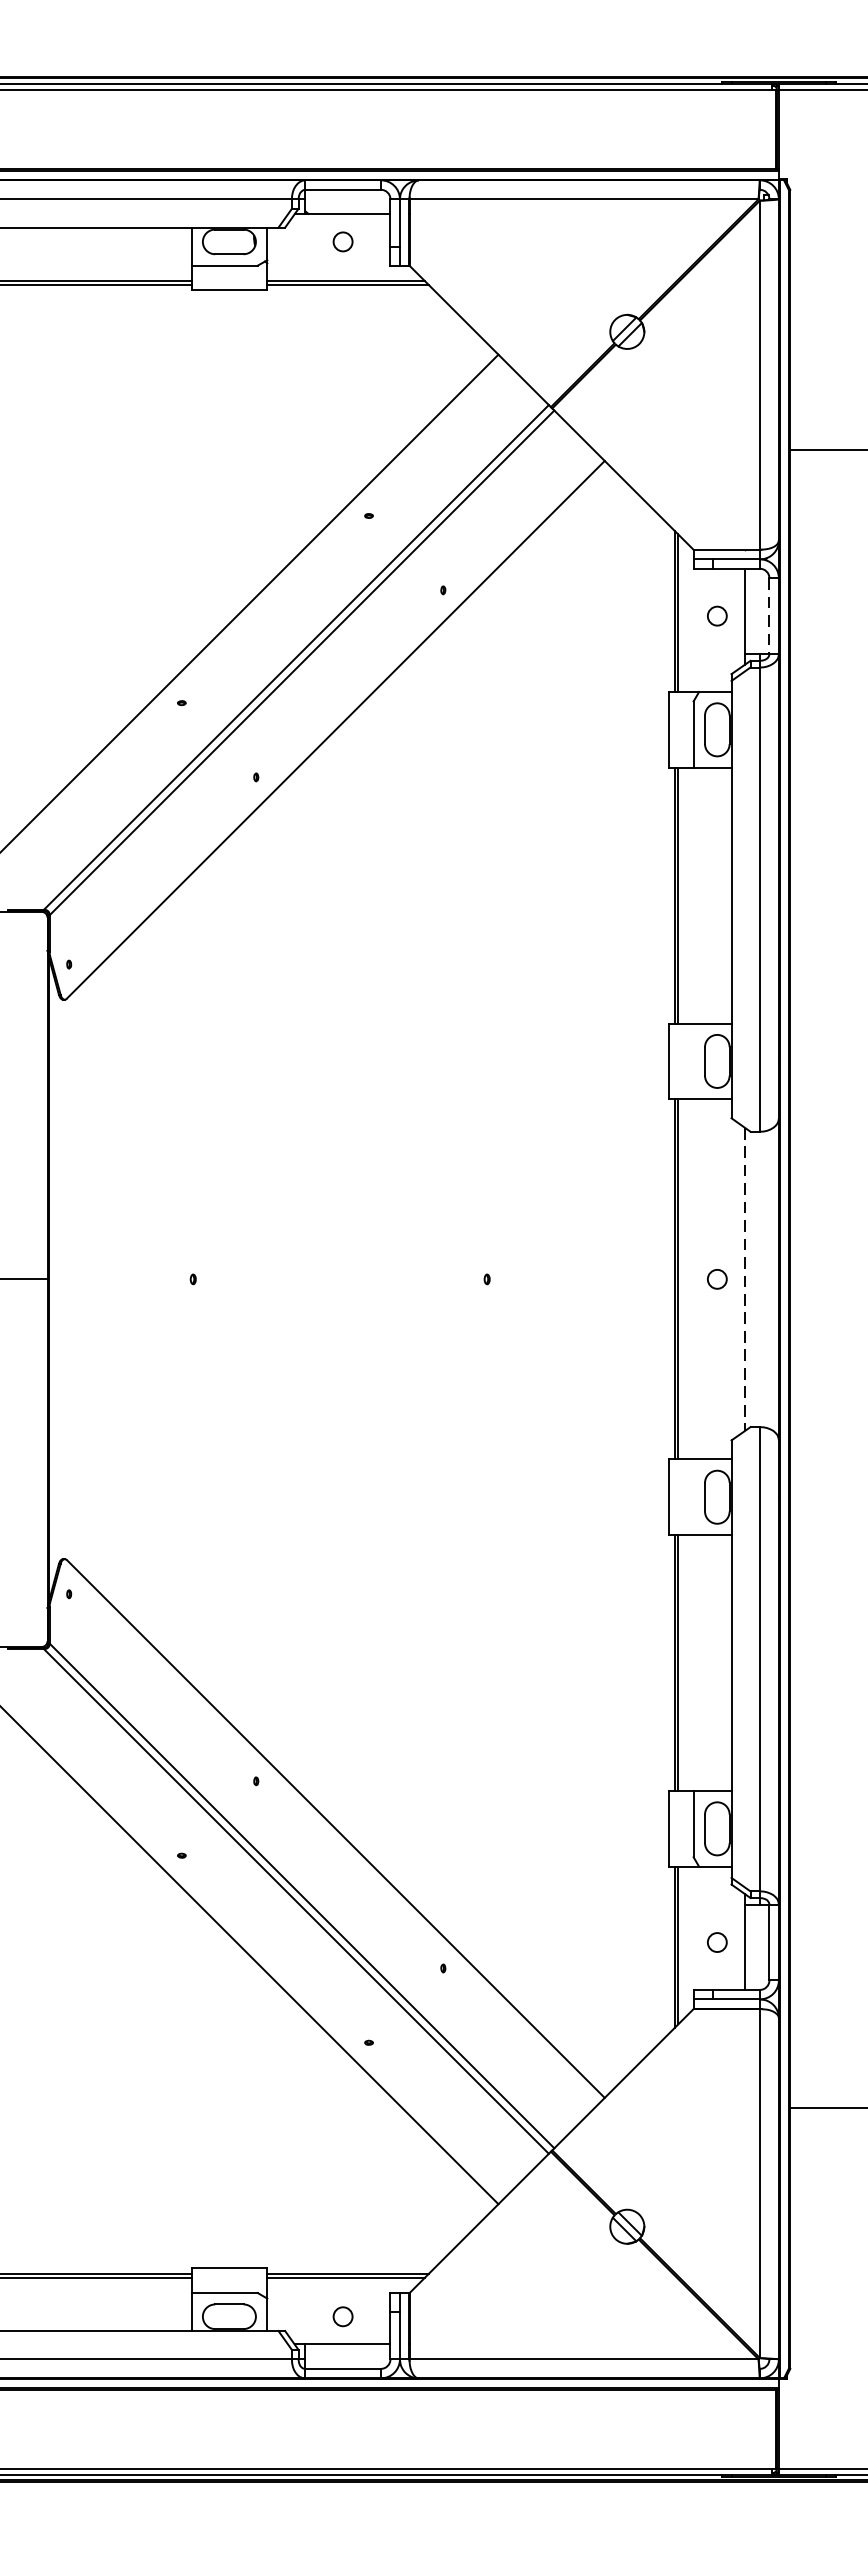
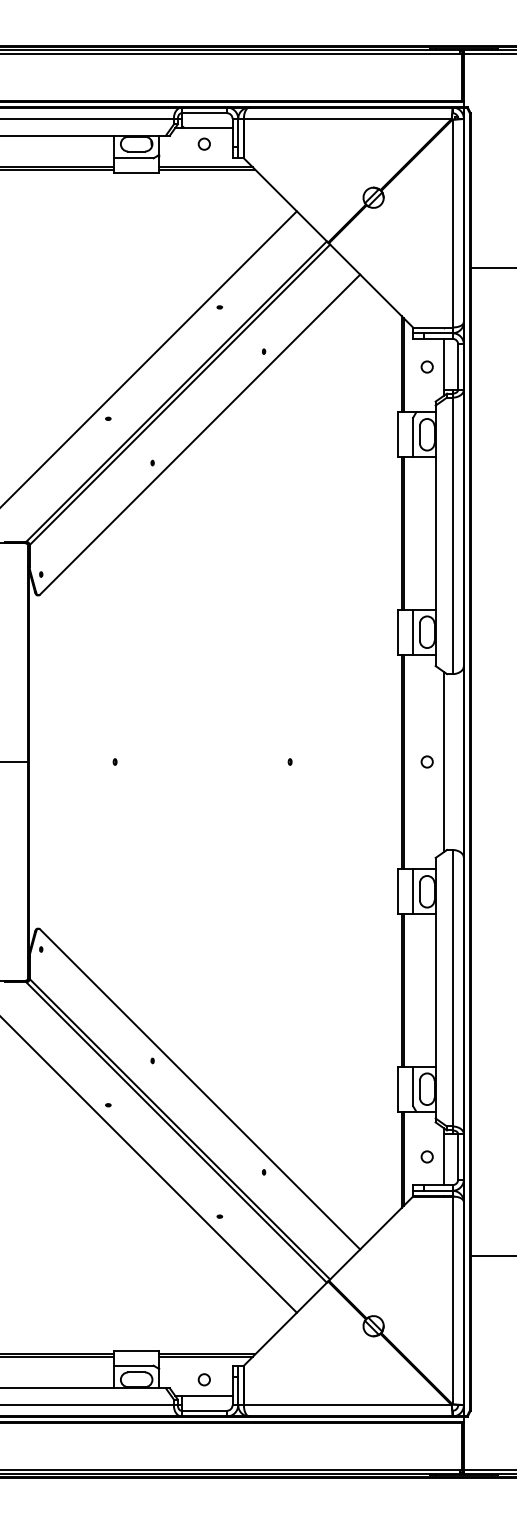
line: (769, 616) -> (458, 367), dashed -> solid
line: (694, 1060) -> (413, 631), added
line: (744, 1280) -> (443, 762), dashed -> solid
line: (694, 1496) -> (413, 891), added

